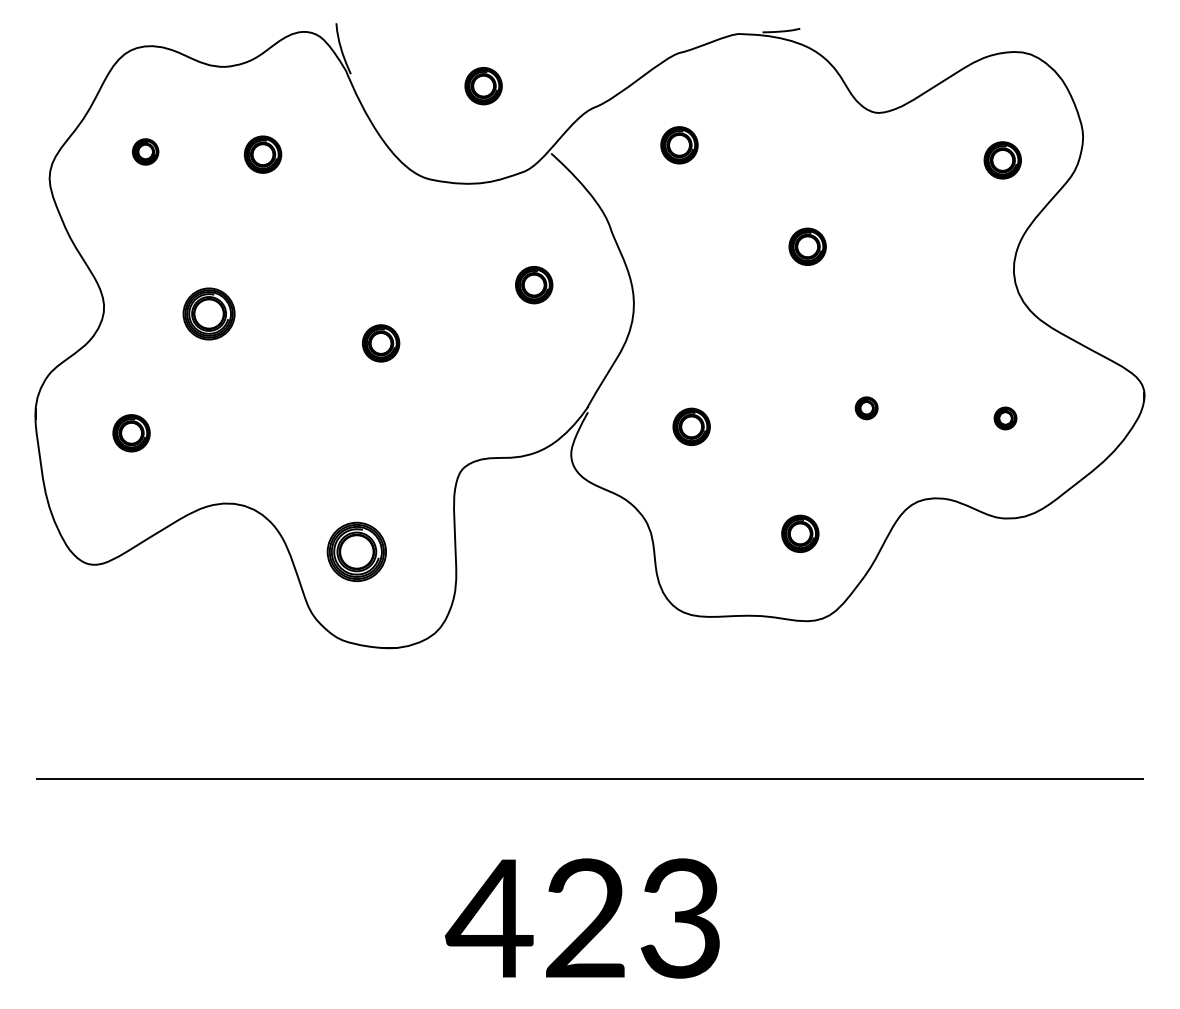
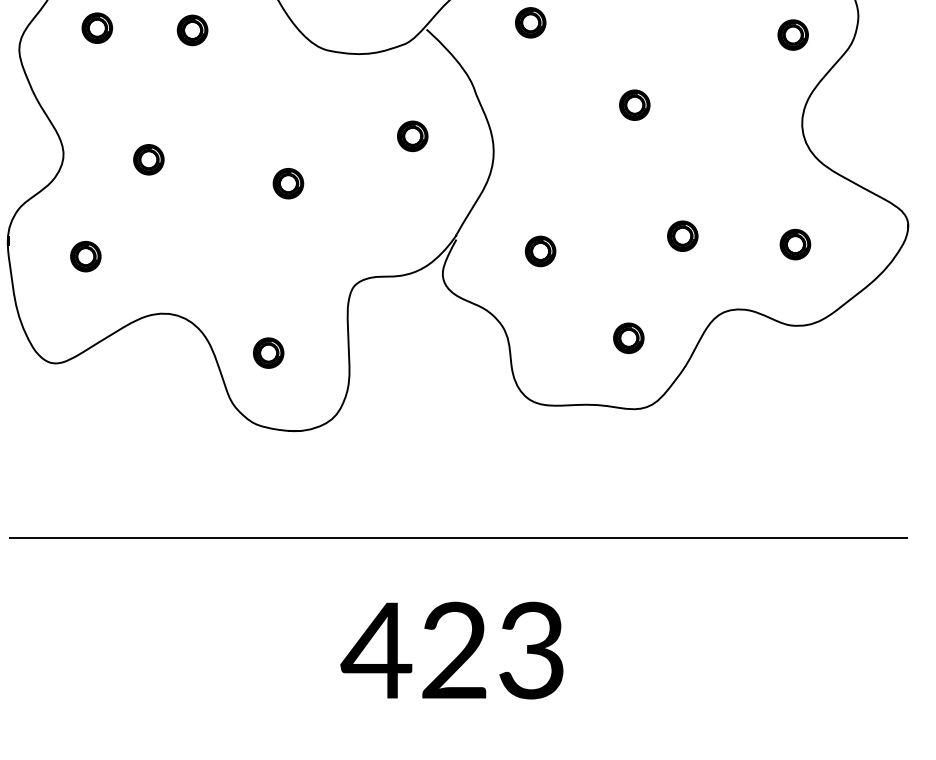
part: (145, 151) -> (97, 27), size x1.43
part: (209, 313) -> (149, 159), size x0.71
part: (866, 408) -> (682, 236), size x1.67
part: (1005, 418) -> (795, 244), size x1.67
part: (356, 552) -> (268, 353), size x0.62

